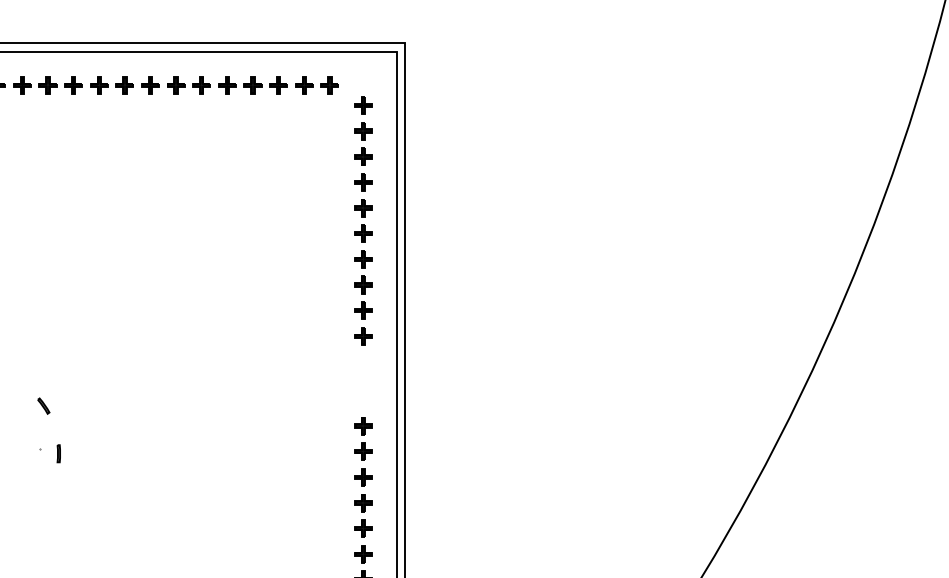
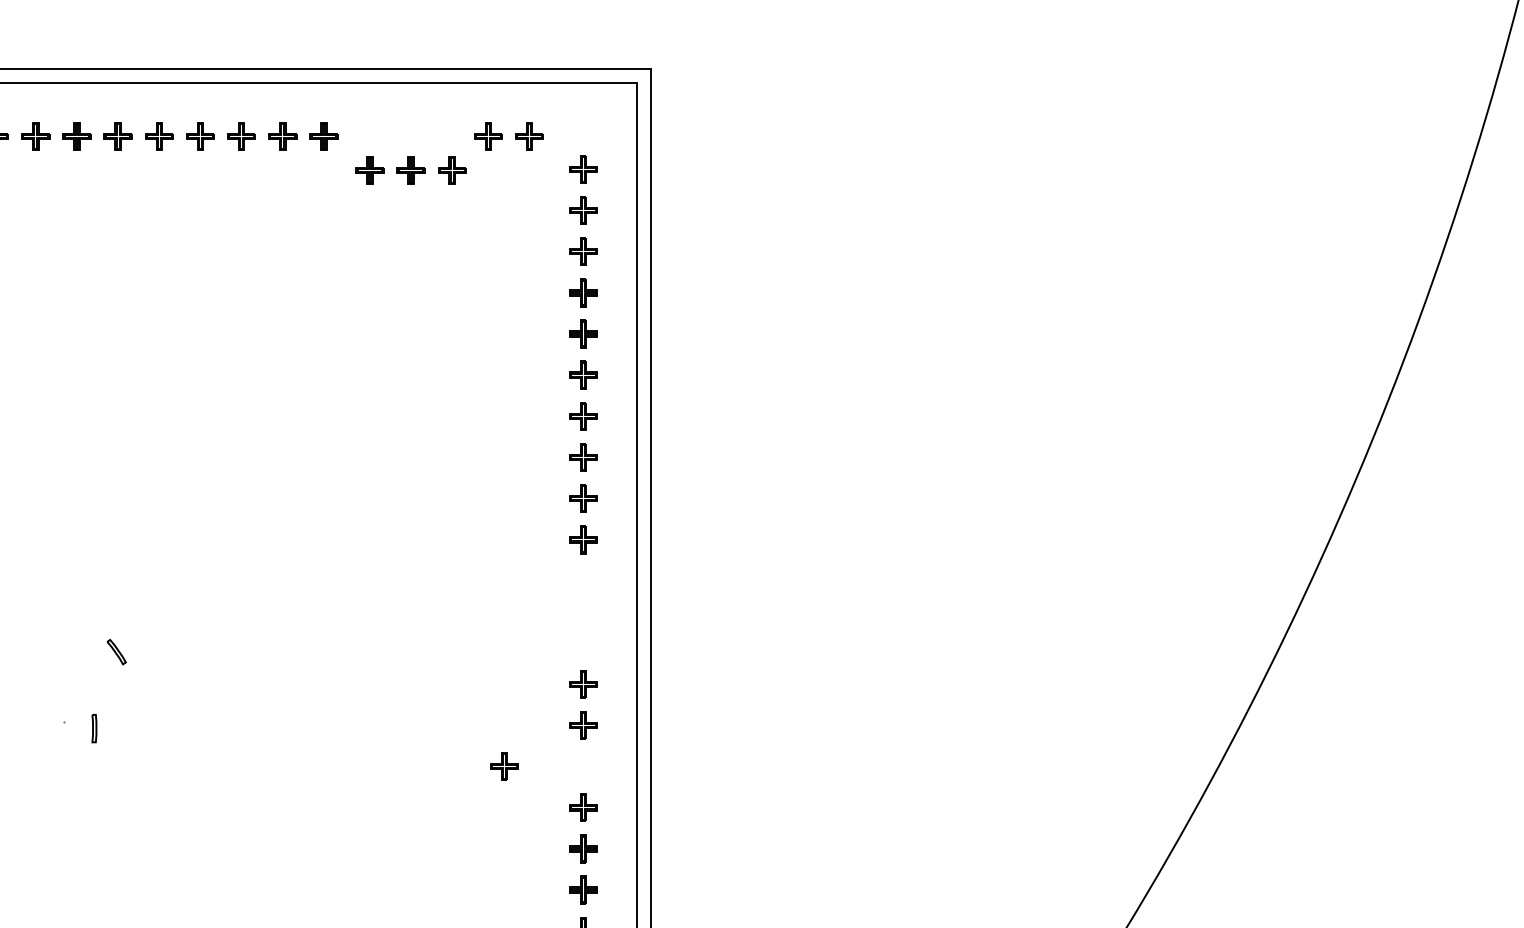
part: (252, 85) -> (410, 170), moved
part: (43, 405) -> (116, 651), moved
part: (363, 477) -> (505, 766), moved

